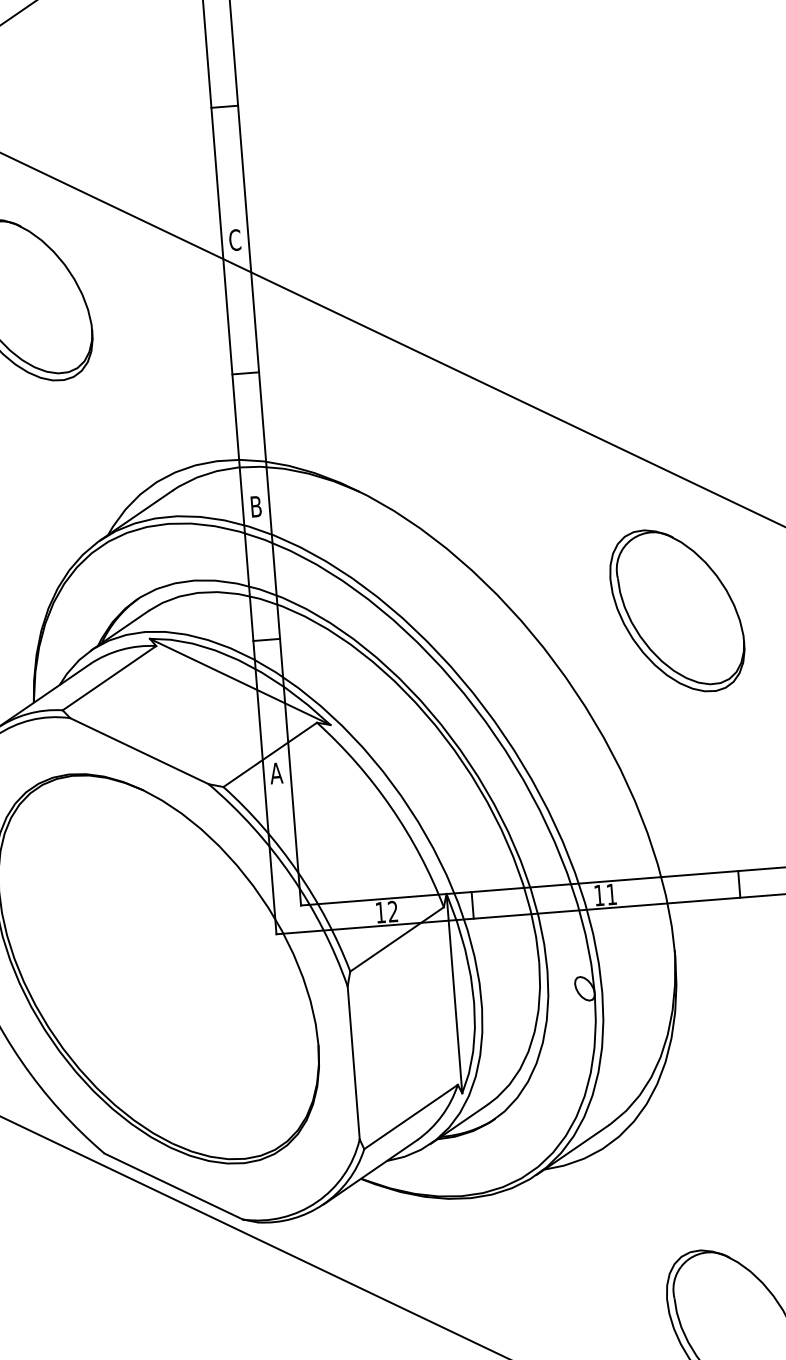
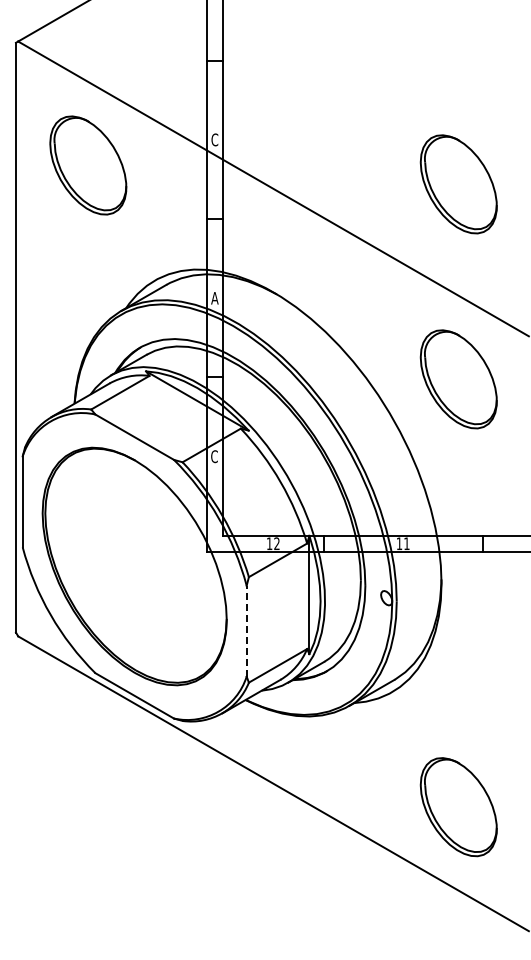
part: (651, 282) -> (458, 184), added
text: (255, 507) -> (214, 298), B -> A
text: (276, 773) -> (214, 456), A -> C
line: (353, 1061) -> (246, 630), solid -> dashed

